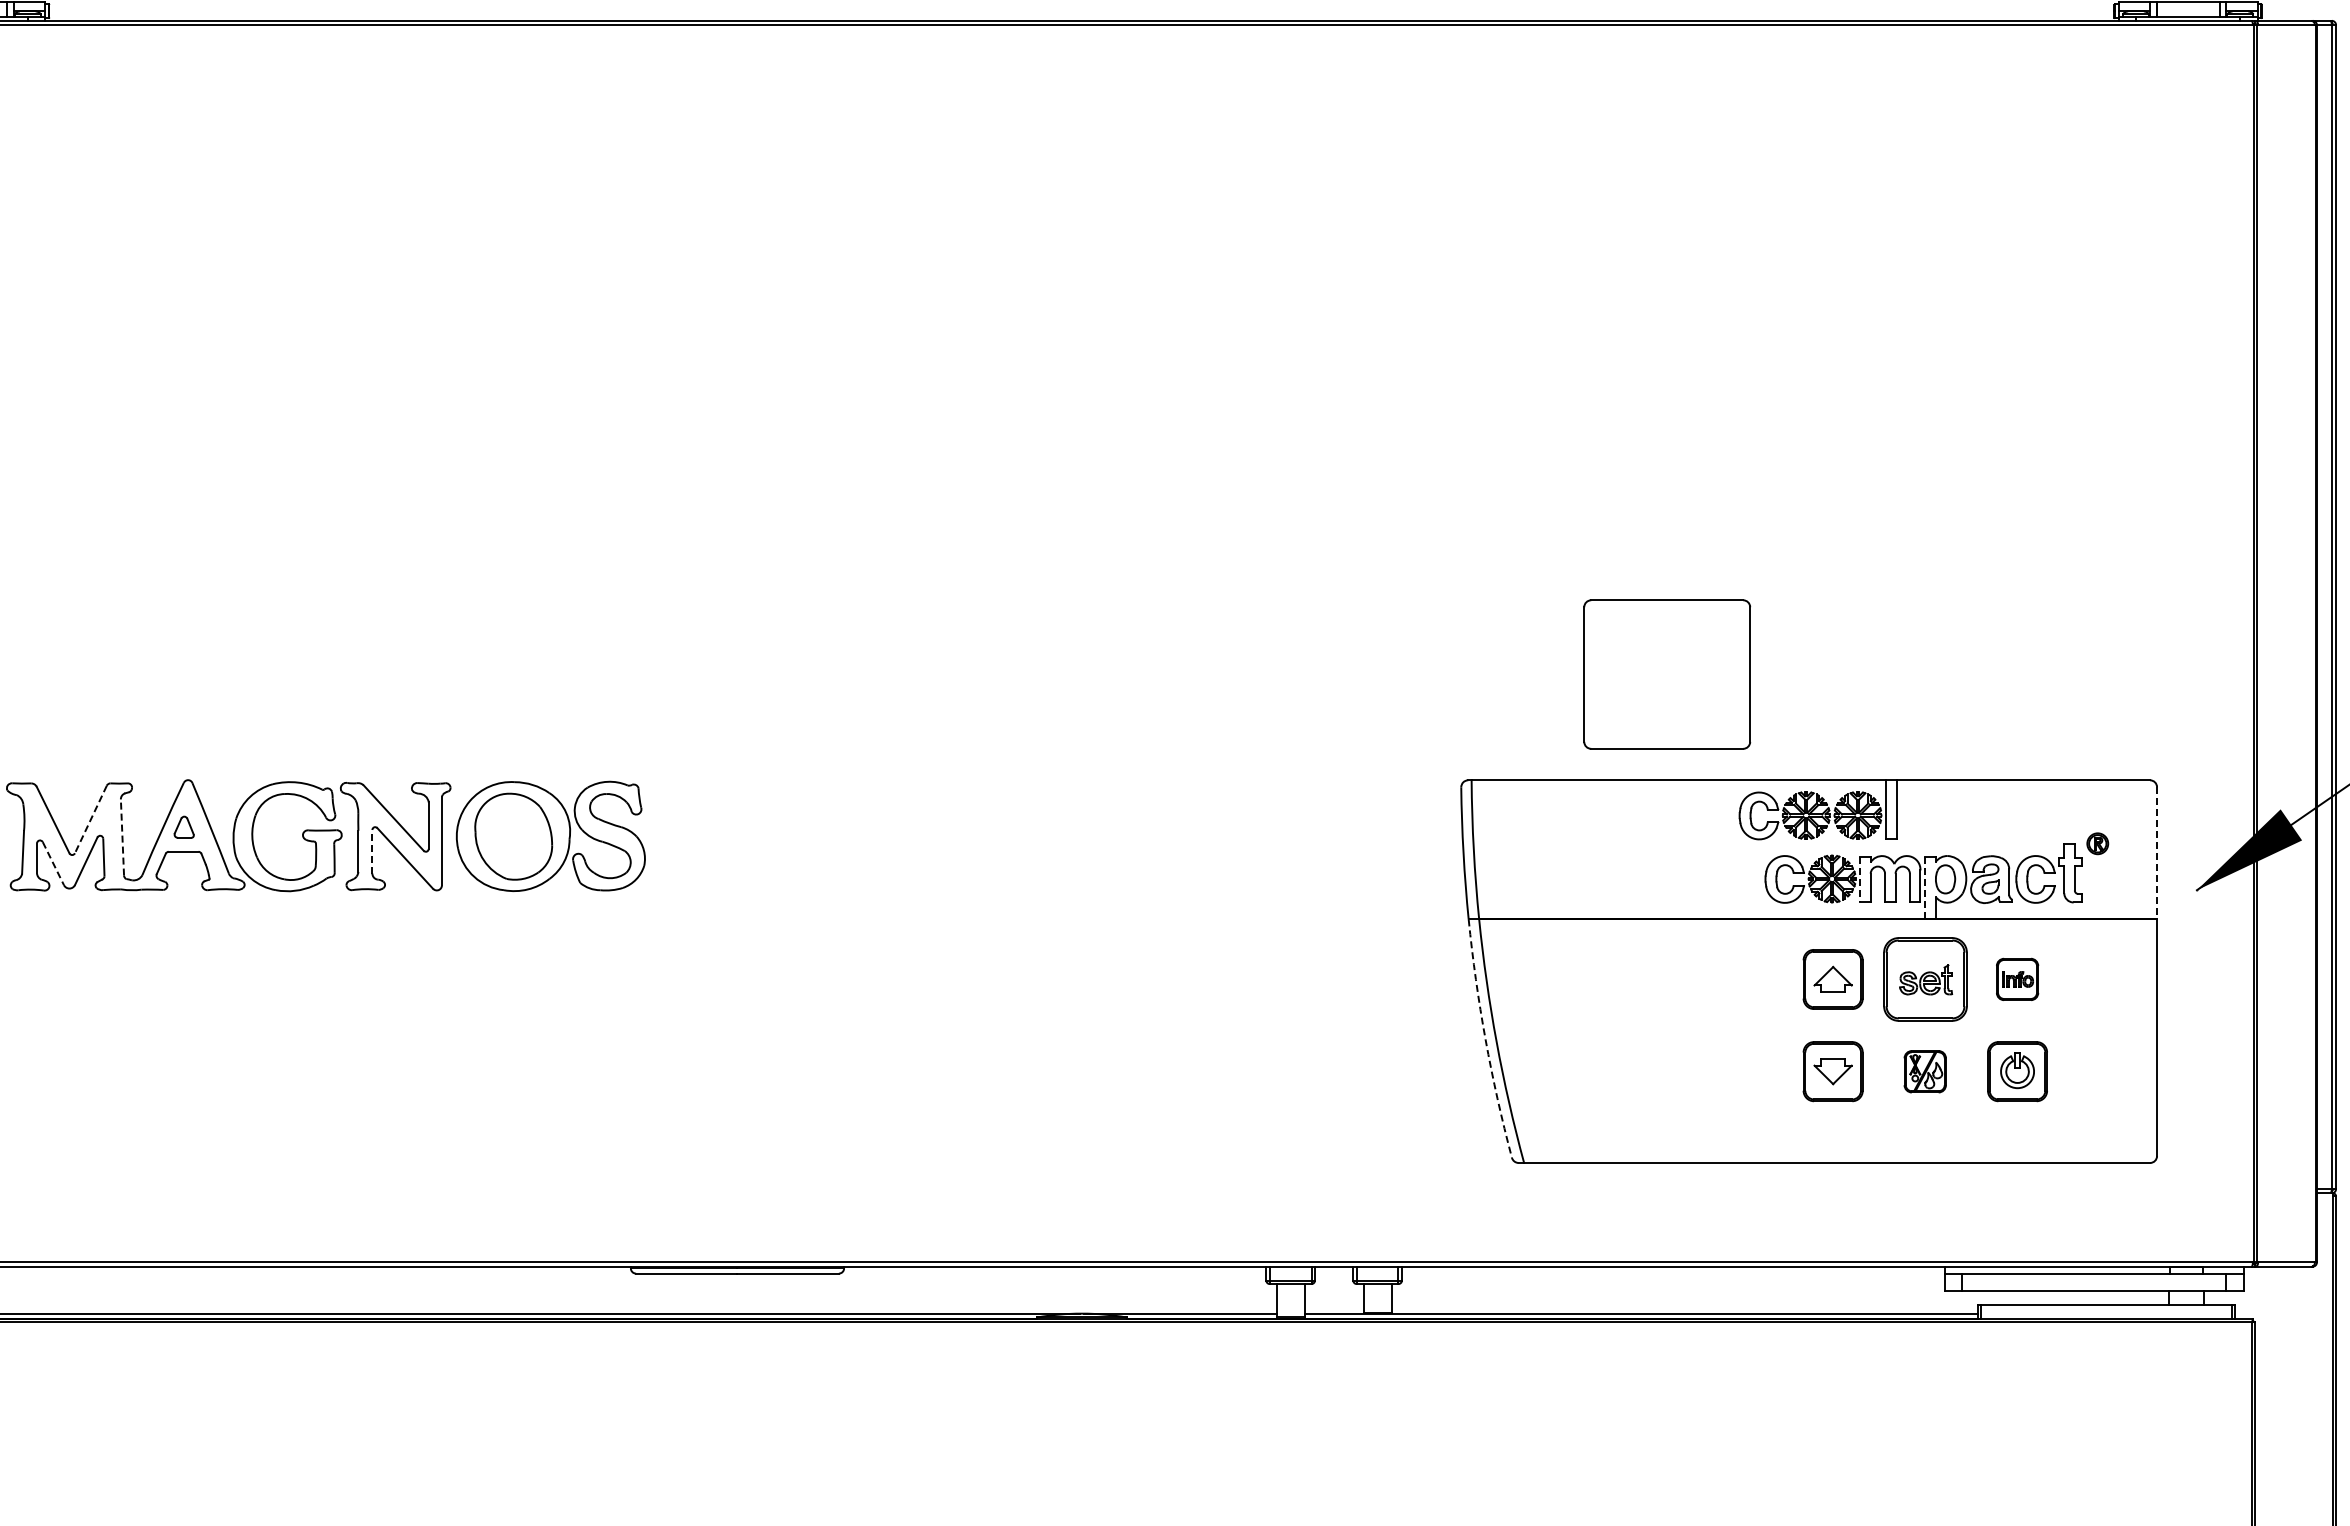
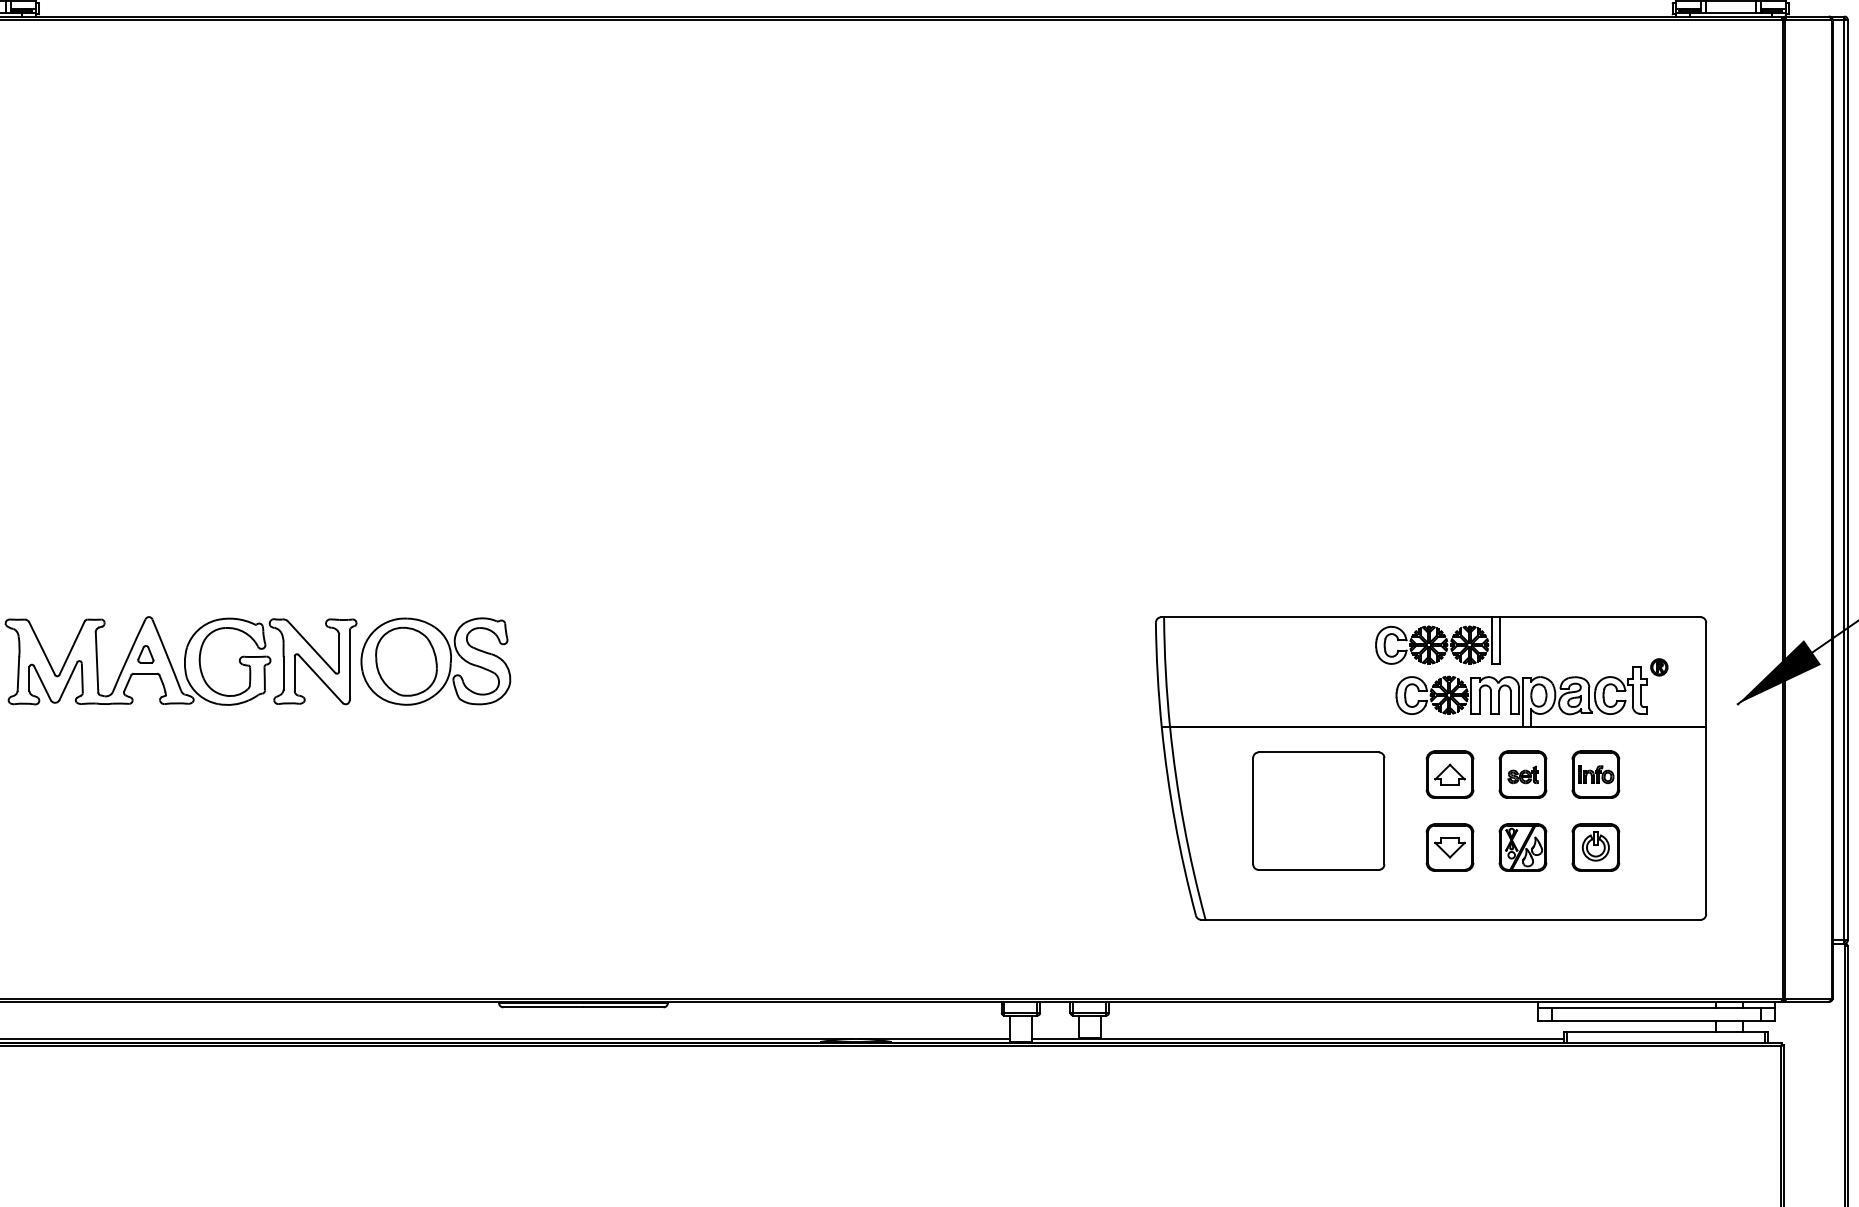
part: (1667, 674) -> (1319, 811), moved
line: (90, 819) -> (71, 648), dashed -> solid
line: (122, 837) -> (97, 662), dashed -> solid
line: (372, 851) -> (294, 673), dashed -> solid
line: (2157, 853) -> (1706, 675), dashed -> solid
line: (53, 863) -> (42, 682), dashed -> solid
line: (1860, 879) -> (1471, 695), dashed -> solid
line: (1925, 888) -> (1523, 702), dashed -> solid
part: (1924, 979) -> (1522, 774), size x0.71
part: (2017, 979) -> (1595, 774), size x1.43
arc: (1485, 1039) -> (1175, 822), dashed -> solid
part: (1924, 1071) -> (1522, 847), size x1.43

